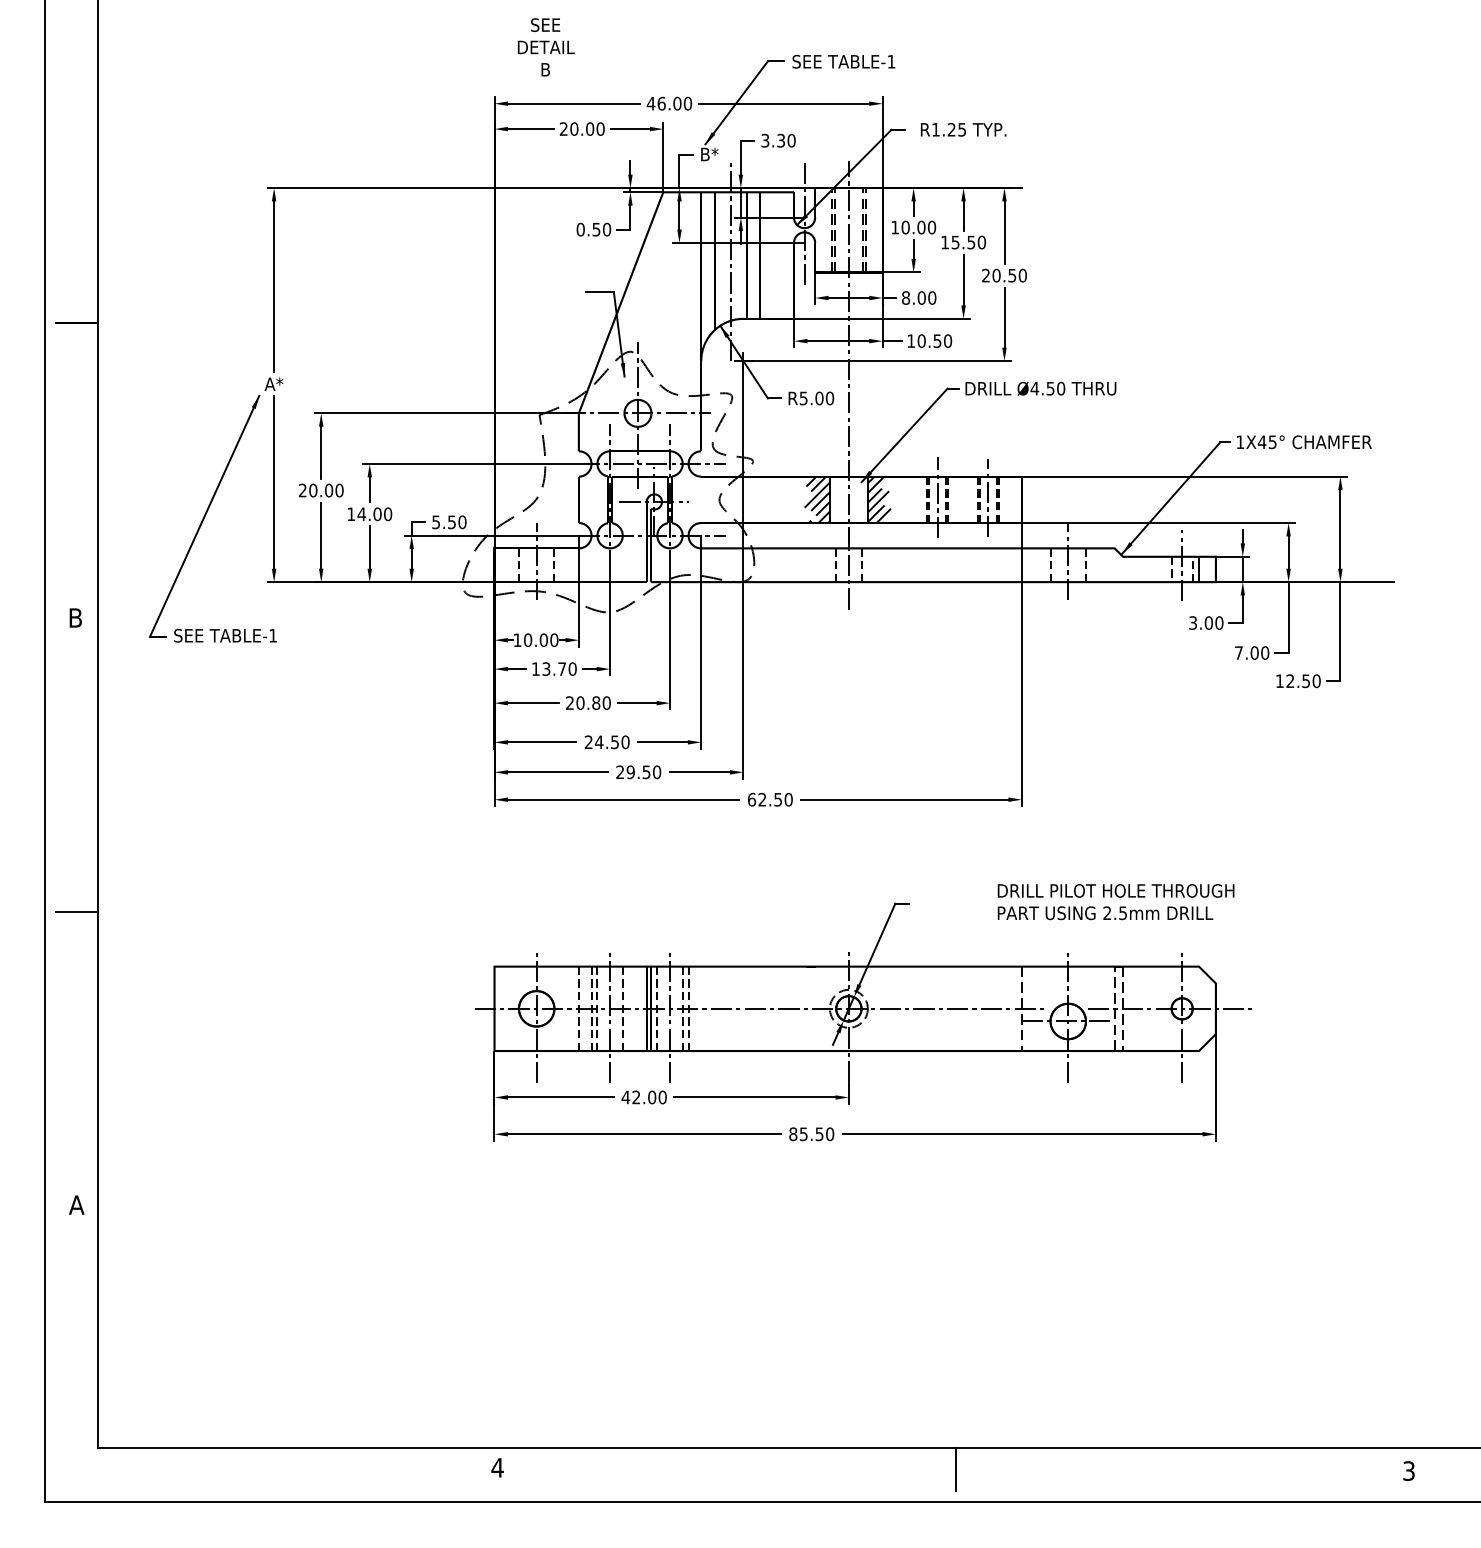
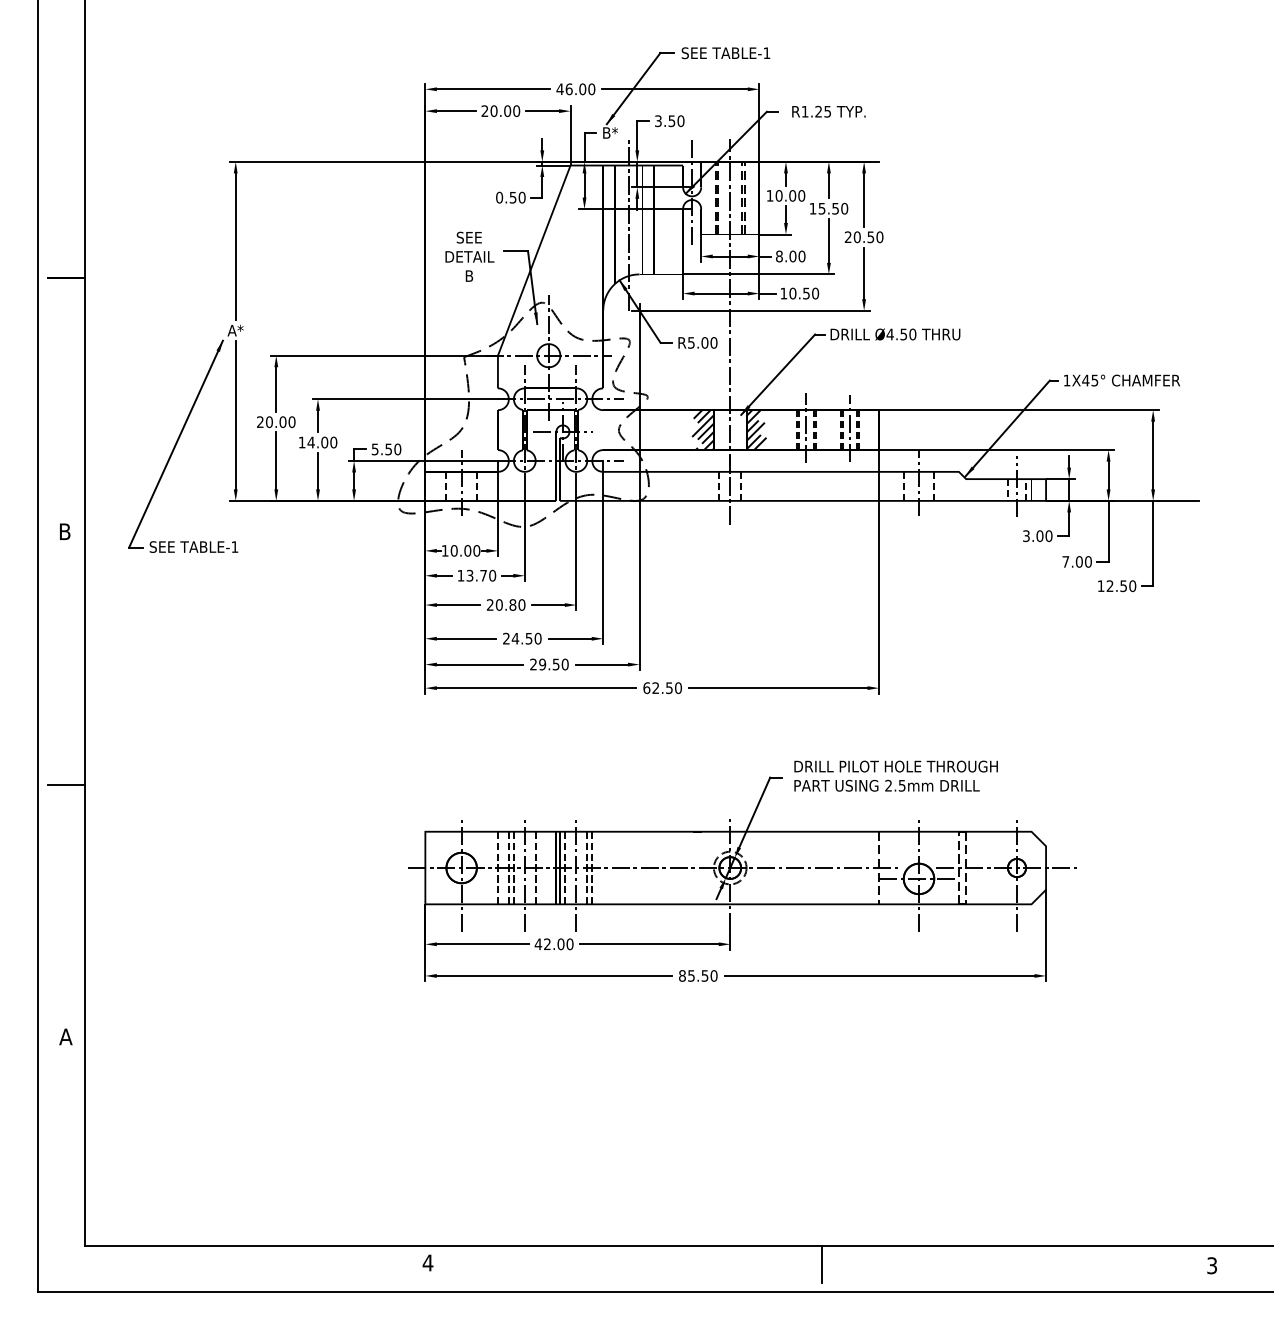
text: (545, 46) -> (469, 256), moved
text: (780, 139) -> (671, 120), 3.30 -> 3.50
text: (1115, 901) -> (895, 775), moved

